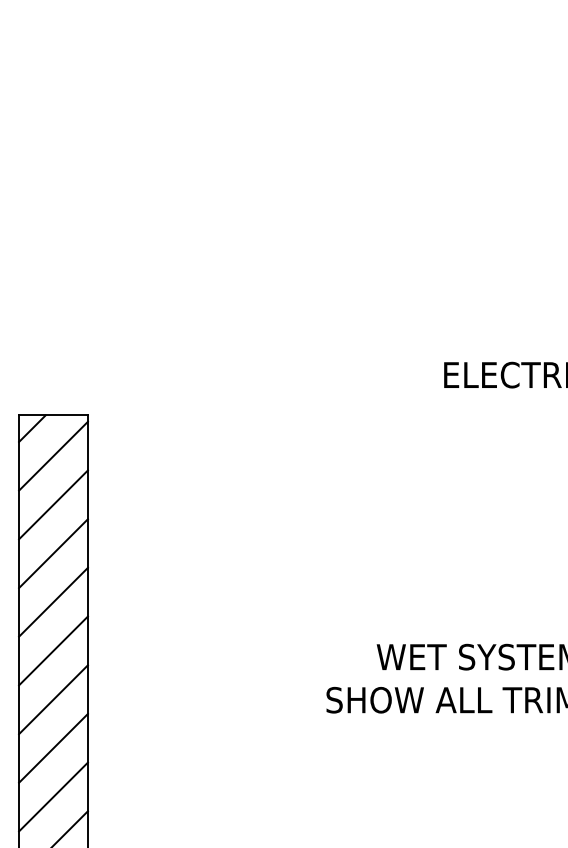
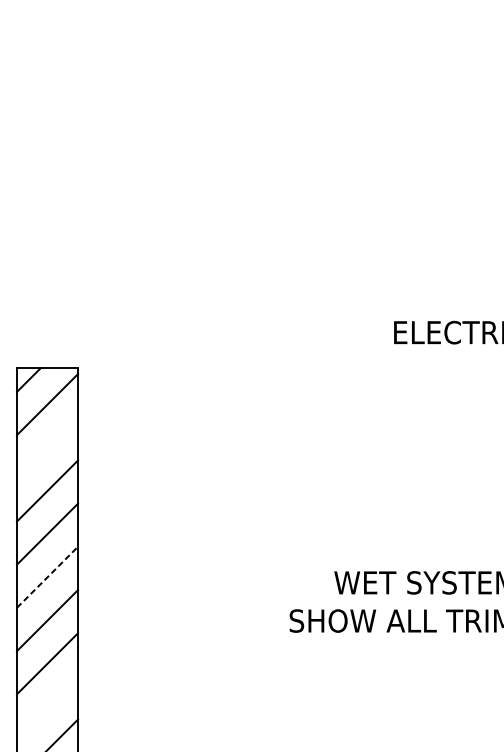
line: (53, 504) -> (47, 447), removed
line: (53, 650) -> (47, 576), solid -> dashed
line: (53, 796) -> (47, 706), removed

